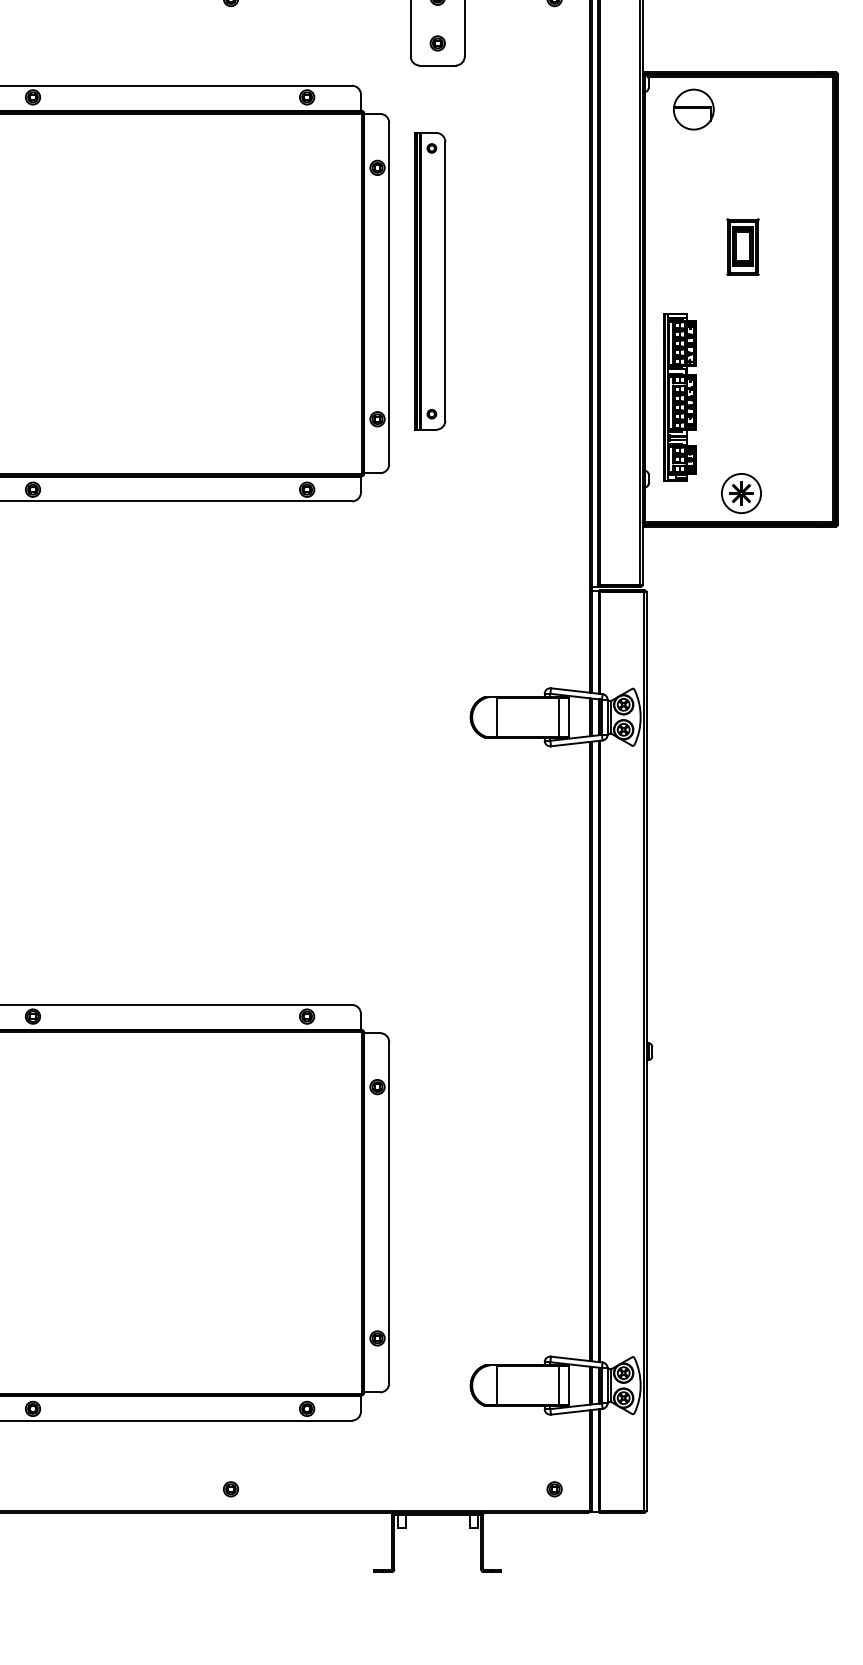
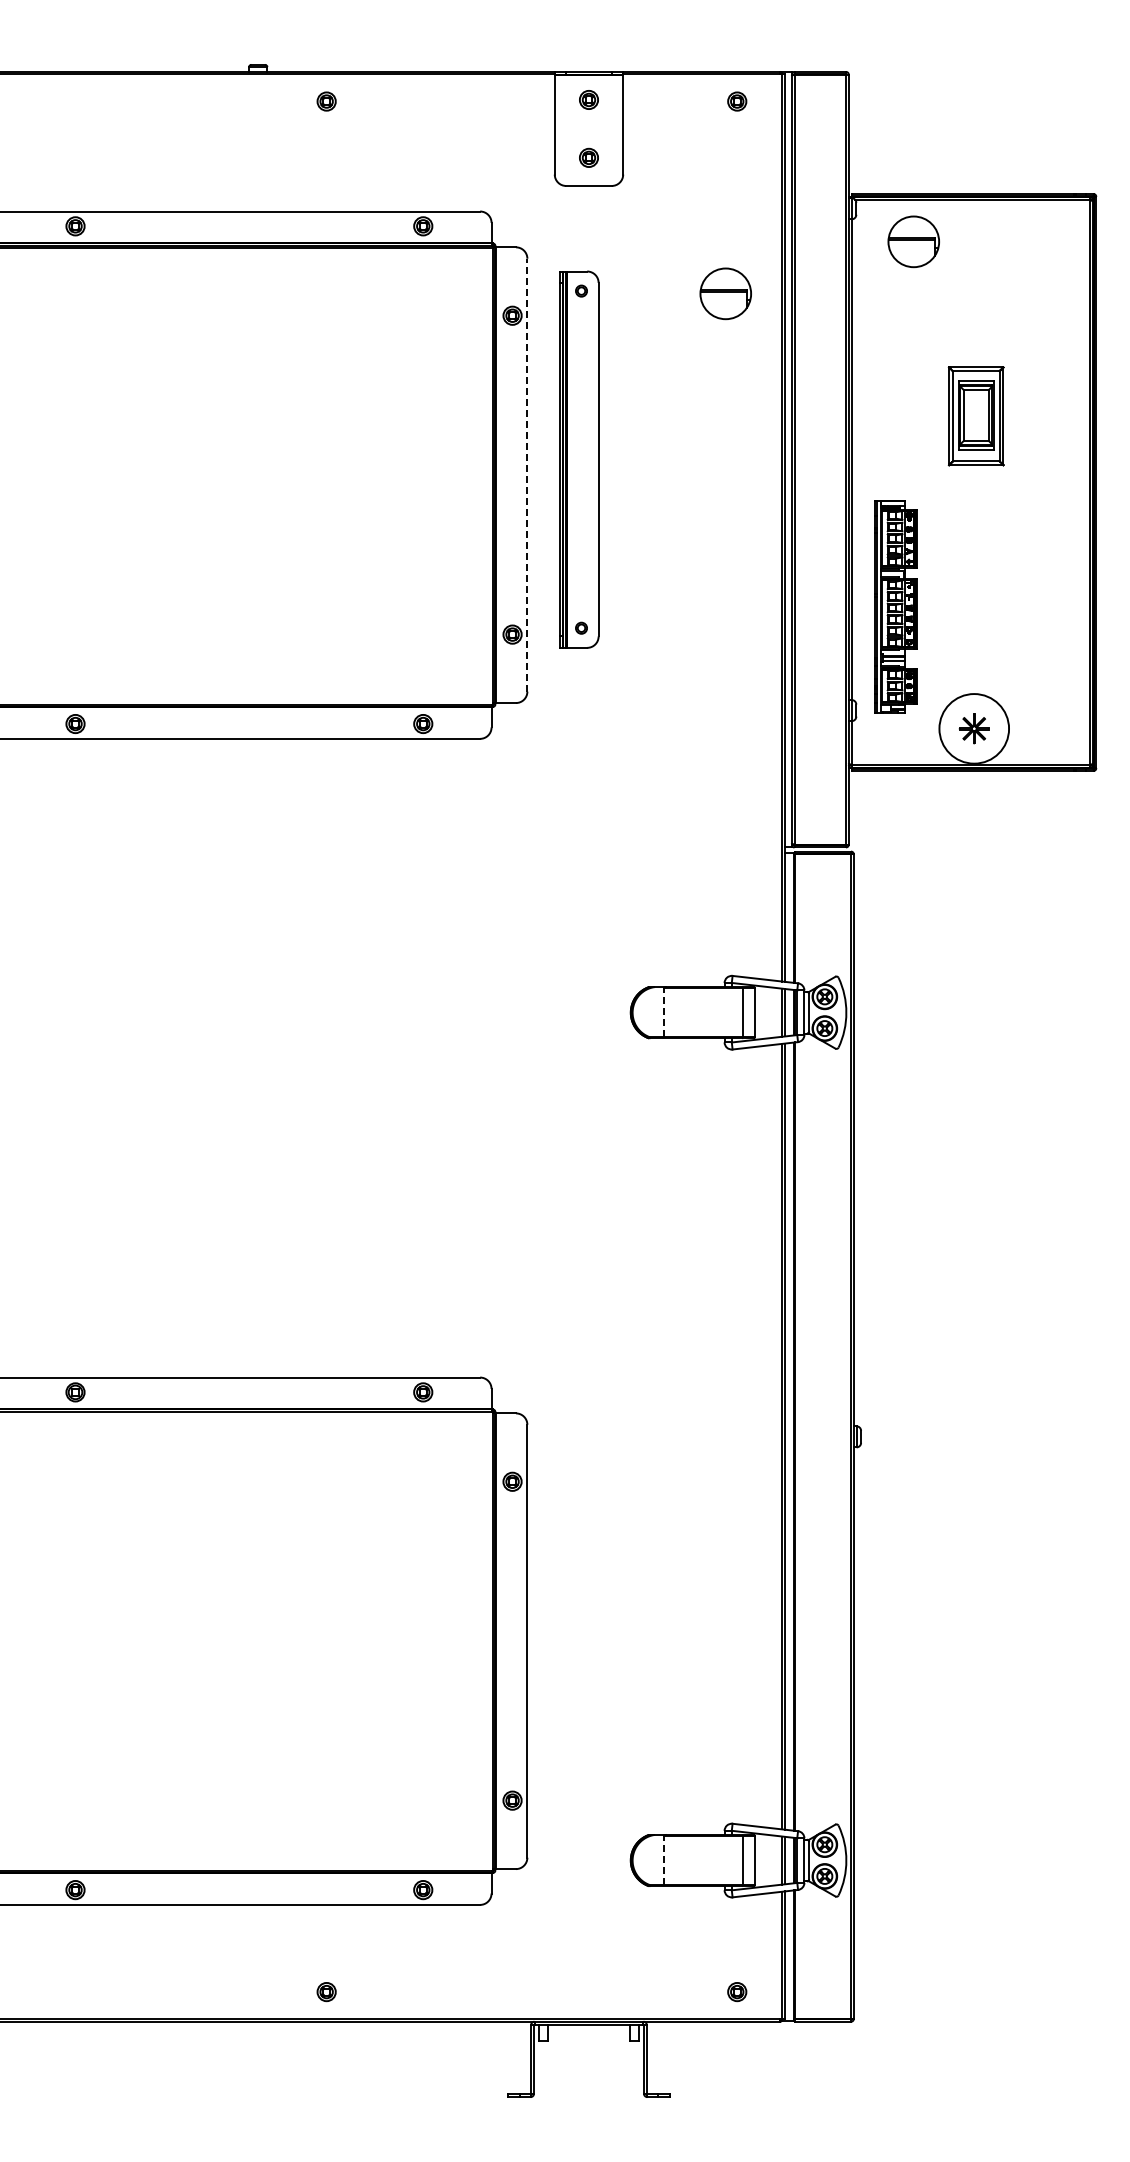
part: (545, 150) -> (725, 293), added
part: (742, 247) -> (975, 416), size x1.4
line: (389, 293) -> (527, 474), solid -> dashed
circle: (741, 493) -> (974, 728), size x1.4
line: (496, 717) -> (663, 1012), solid -> dashed
line: (496, 1385) -> (663, 1860), solid -> dashed

